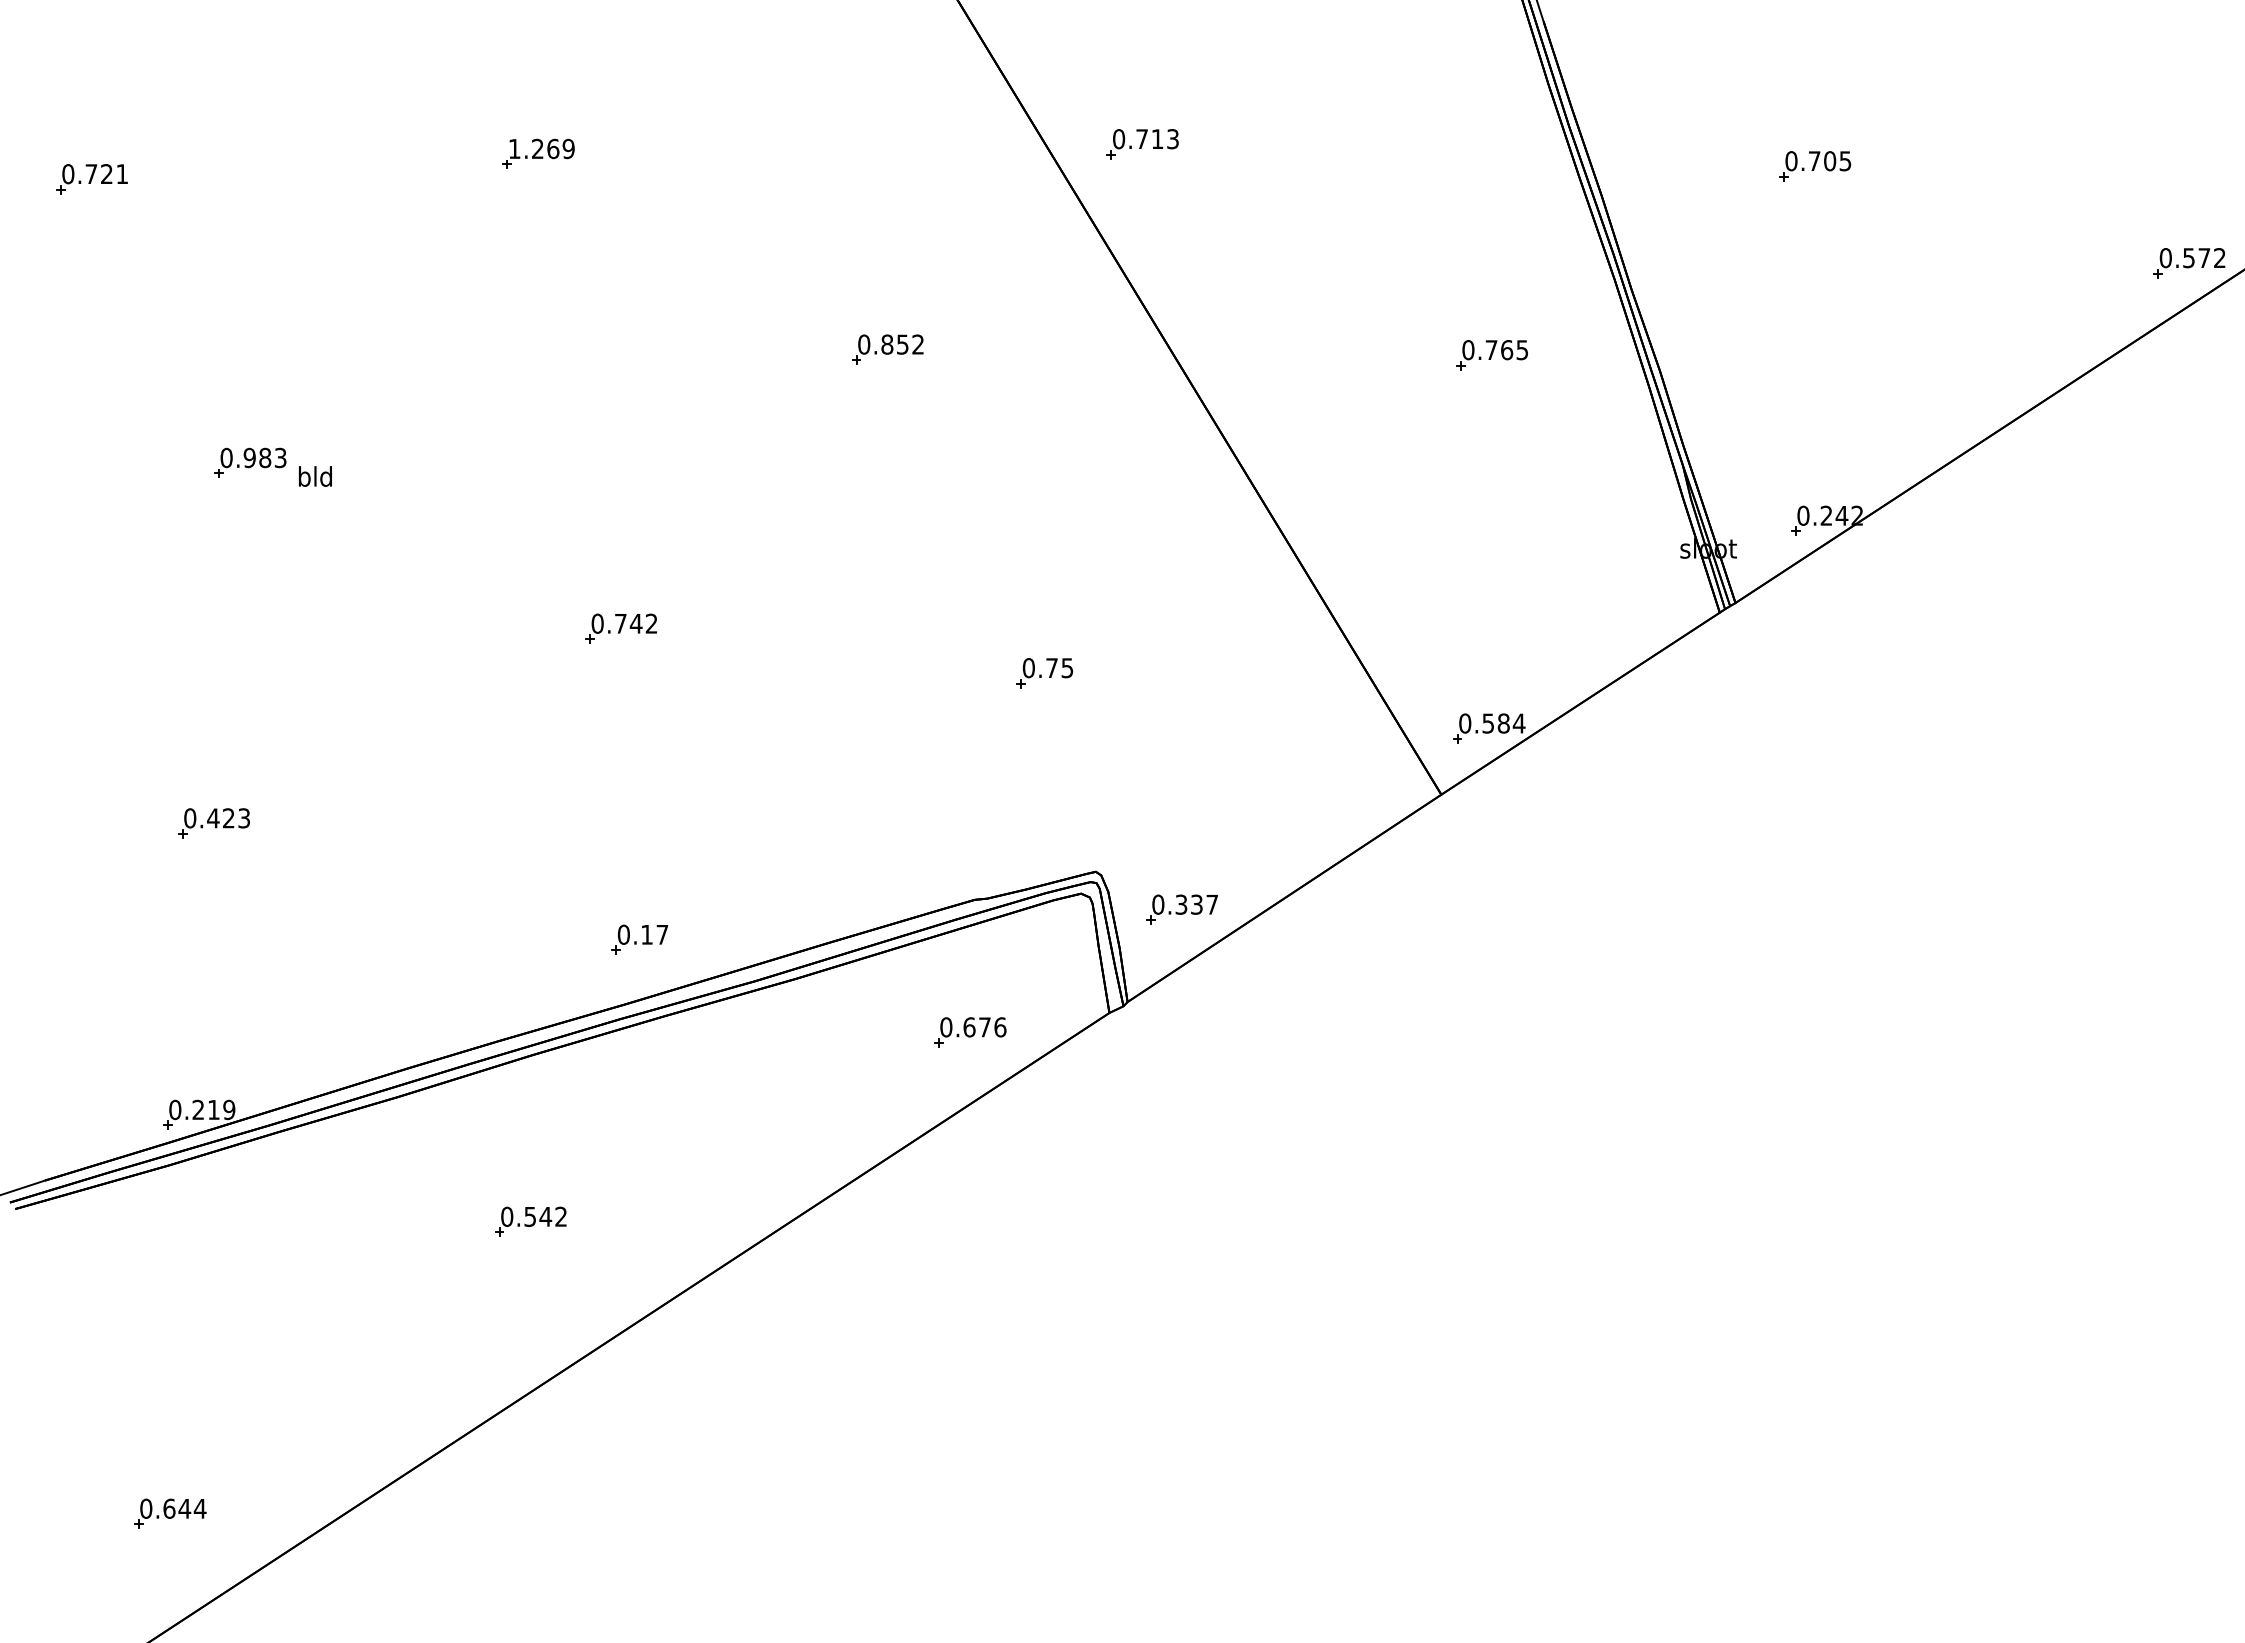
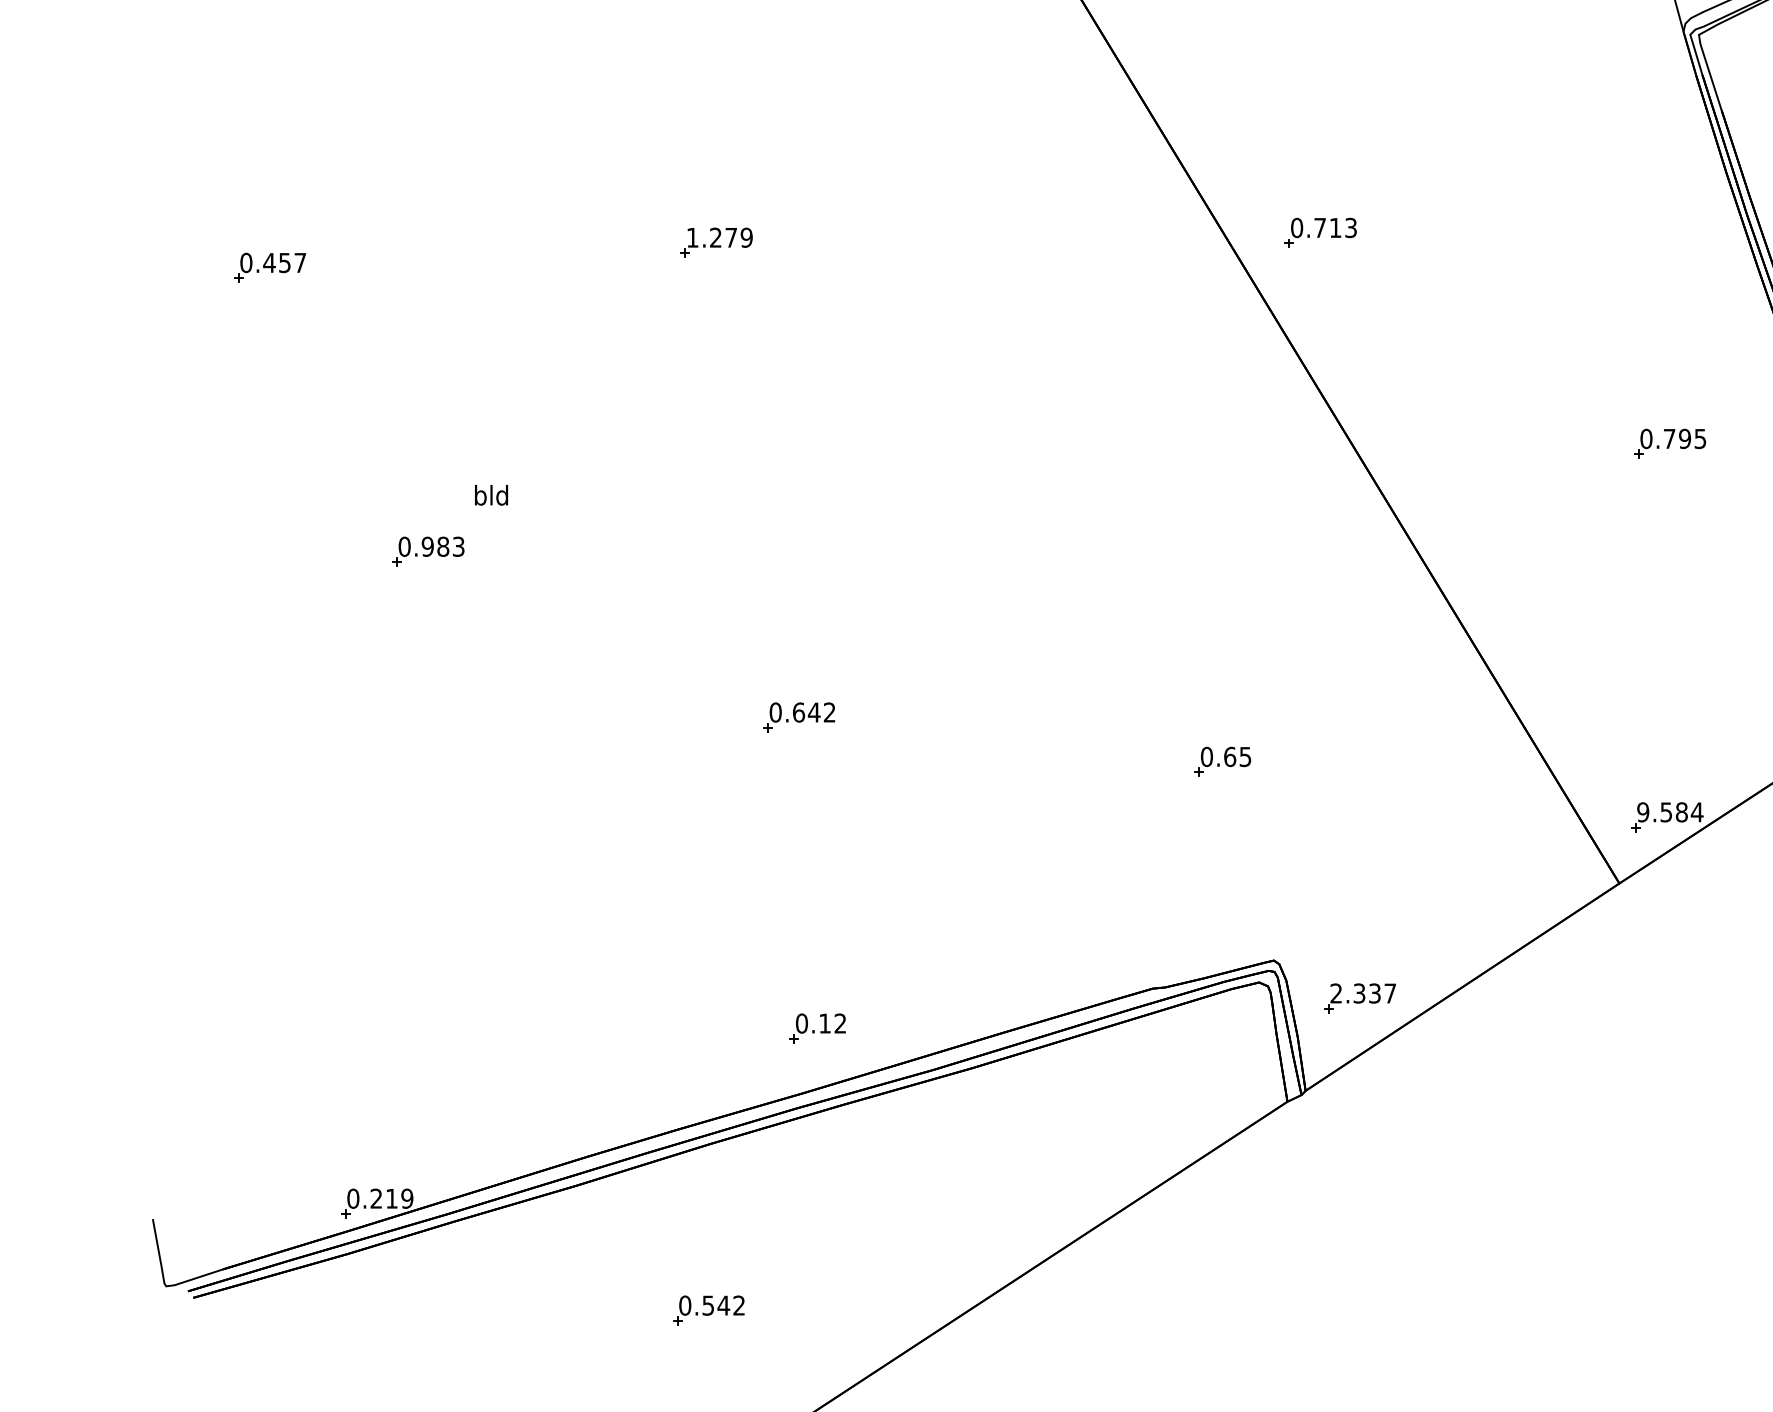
text: (553, 148) -> (731, 237), 1.269 -> 1.279
text: (106, 174) -> (284, 263), 0.721 -> 0.457
part: (887, 349) -> (1065, 438), removed
text: (1506, 350) -> (1684, 439), 0.765 -> 0.795
text: (315, 476) -> (491, 495), moved
text: (620, 623) -> (798, 712), 0.742 -> 0.642
text: (1052, 668) -> (1230, 757), 0.75 -> 0.65
text: (1465, 723) -> (1643, 812), 0.584 -> 9.584
part: (213, 823) -> (391, 912), removed
text: (1158, 904) -> (1336, 993), 0.337 -> 2.337
text: (662, 934) -> (840, 1023), 0.17 -> 0.12
part: (970, 1032) -> (1148, 1121), removed

